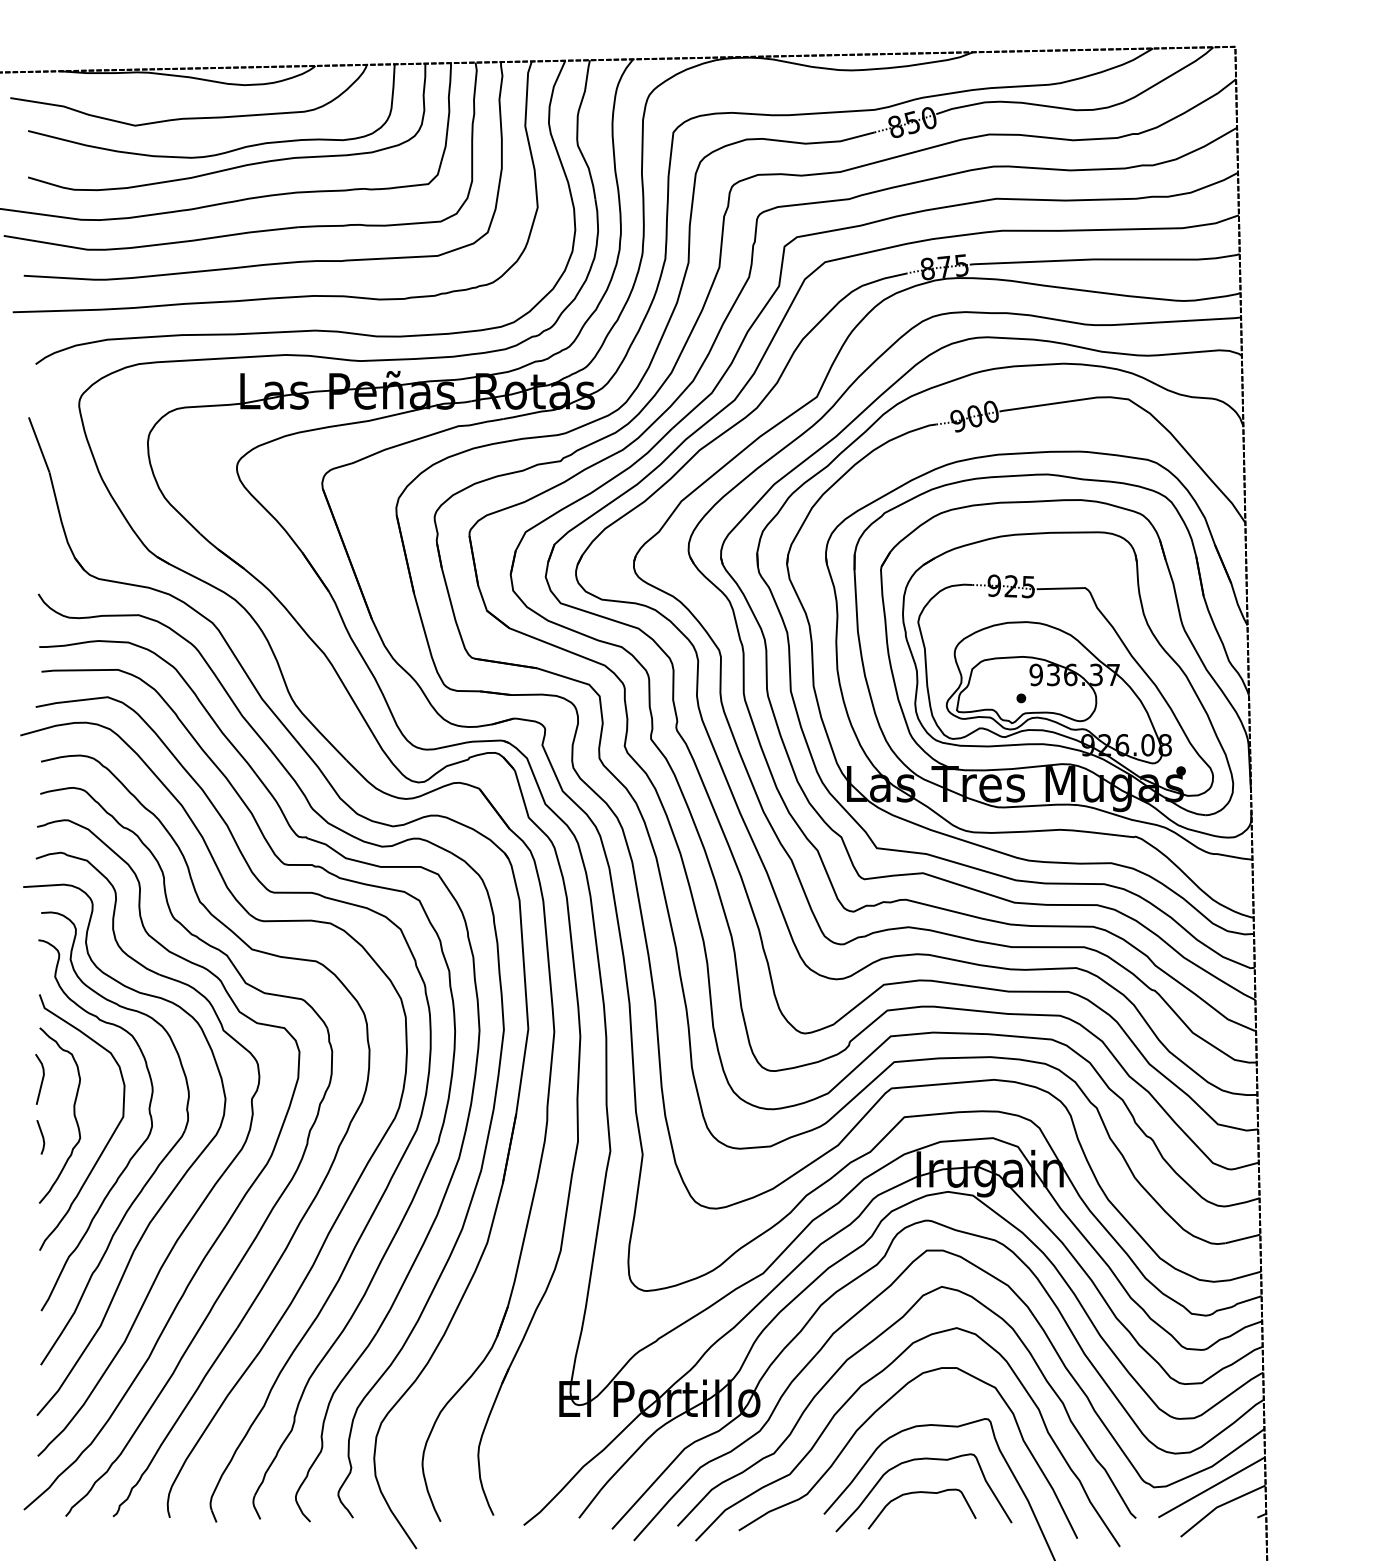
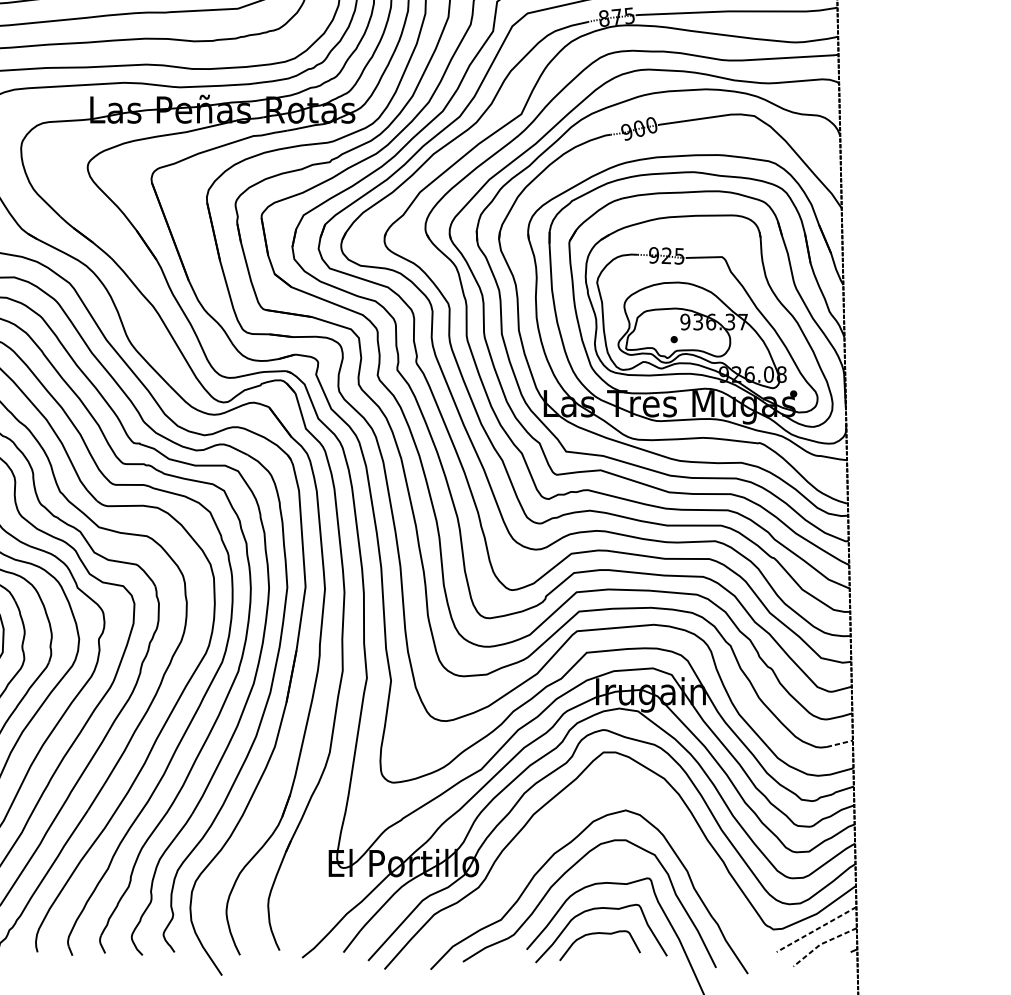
line: (1243, 1238) -> (840, 743), solid -> dashed
curve: (864, 1348) -> (556, 825), removed
line: (1211, 1487) -> (816, 929), solid -> dashed
line: (1219, 1506) -> (822, 943), solid -> dashed

